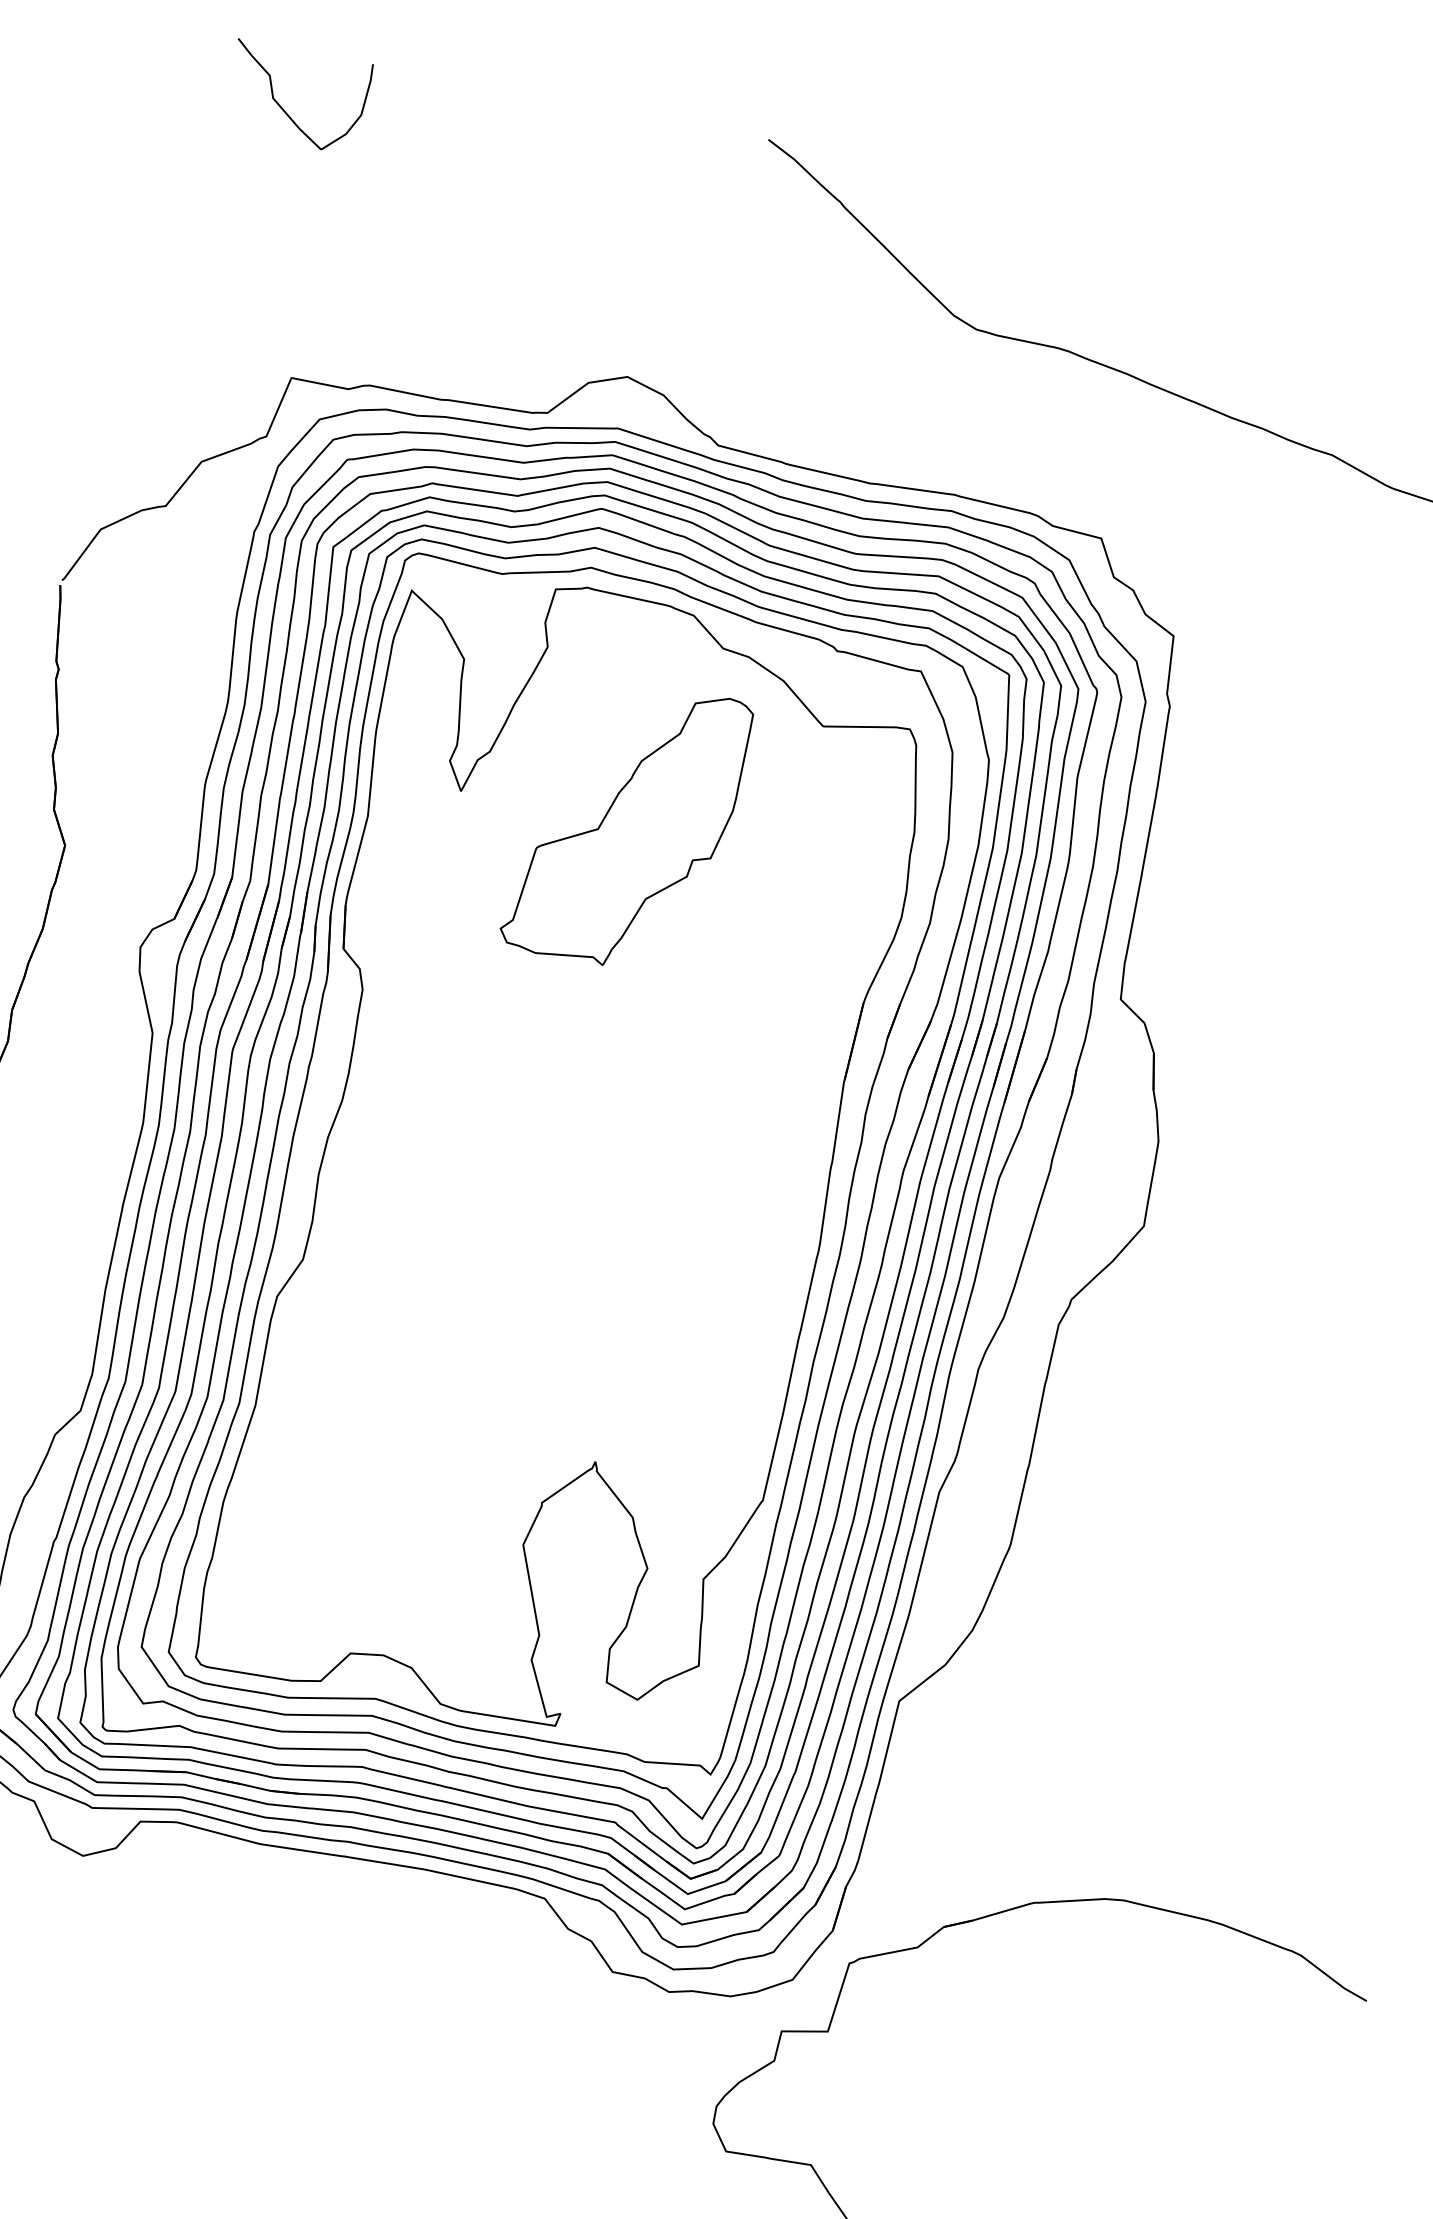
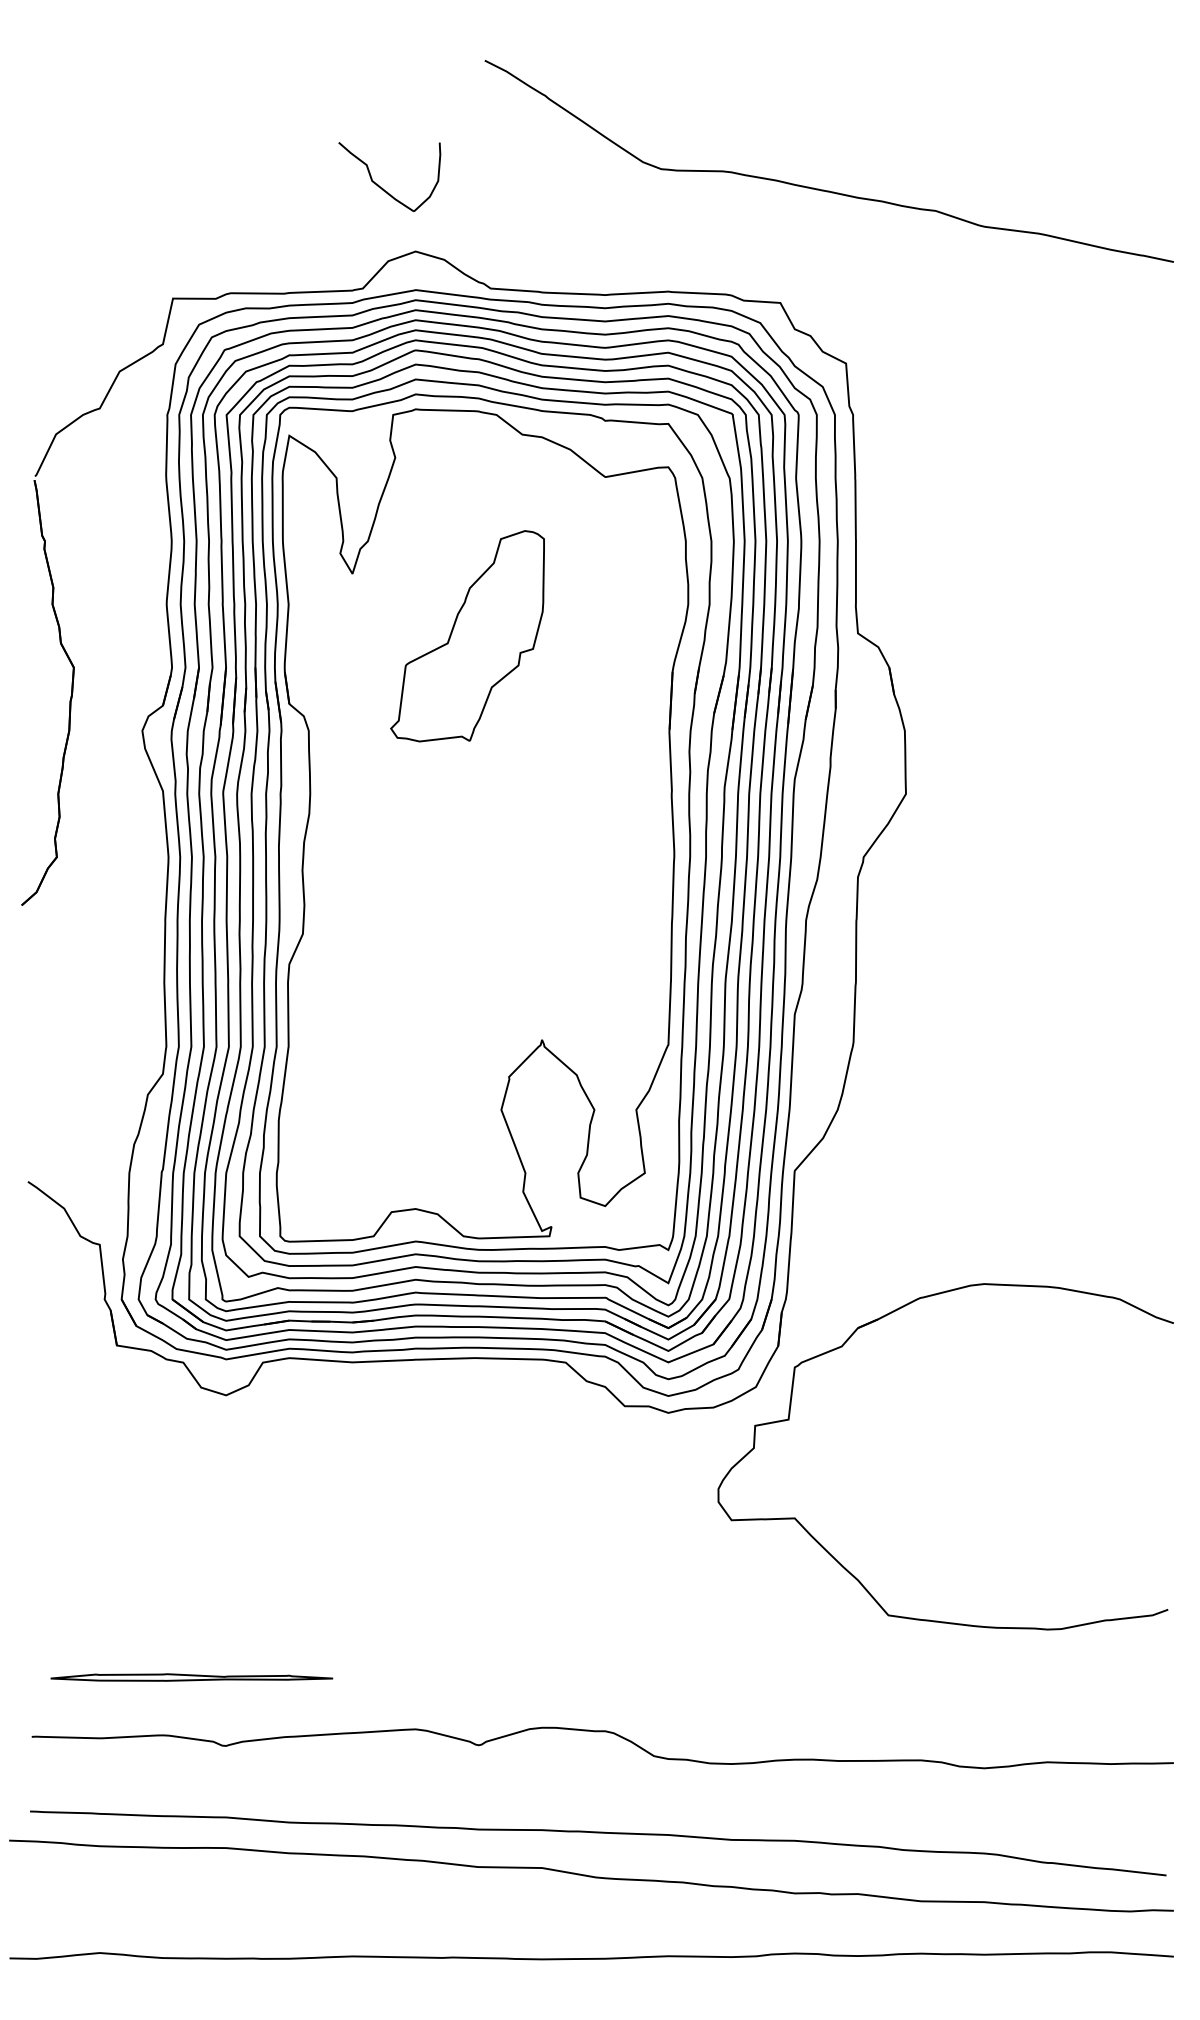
part: (285, 109) -> (382, 187), moved
part: (626, 824) -> (467, 636), moved

